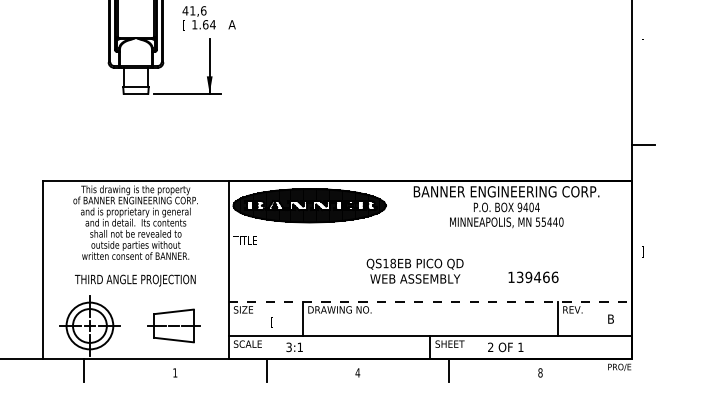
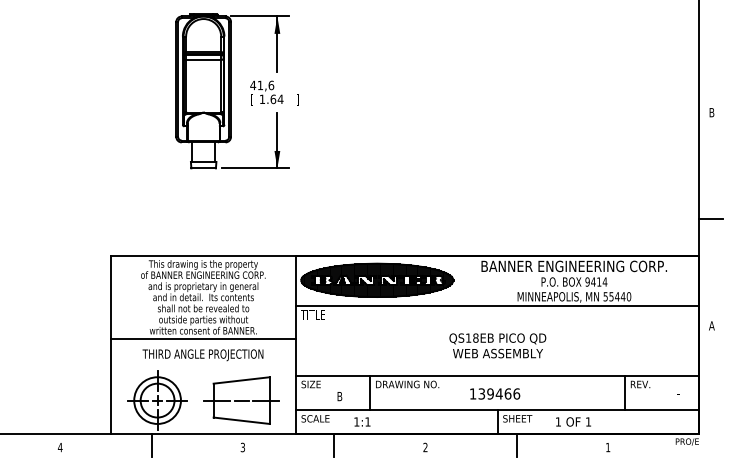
text: (231, 24) -> (299, 99), A -> ]
text: (643, 37) -> (711, 112), - -> B
text: (531, 206) -> (599, 281), 9404 -> 9414
line: (429, 230) -> (497, 305), added
text: (643, 251) -> (711, 326), ] -> A
line: (135, 264) -> (203, 339), added
text: (414, 270) -> (497, 345), moved
text: (533, 276) -> (495, 393), moved
line: (429, 301) -> (497, 376), dashed -> solid
text: (610, 318) -> (678, 393), B -> -
text: (271, 322) -> (339, 397), [ -> B
part: (173, 325) -> (241, 400), size x1.43
text: (288, 346) -> (356, 421), 3:1 -> 1:1
text: (489, 346) -> (557, 421), 2 -> 1
text: (174, 372) -> (242, 447), 1 -> 3
text: (357, 372) -> (425, 447), 4 -> 2
text: (540, 372) -> (608, 447), 8 -> 1

